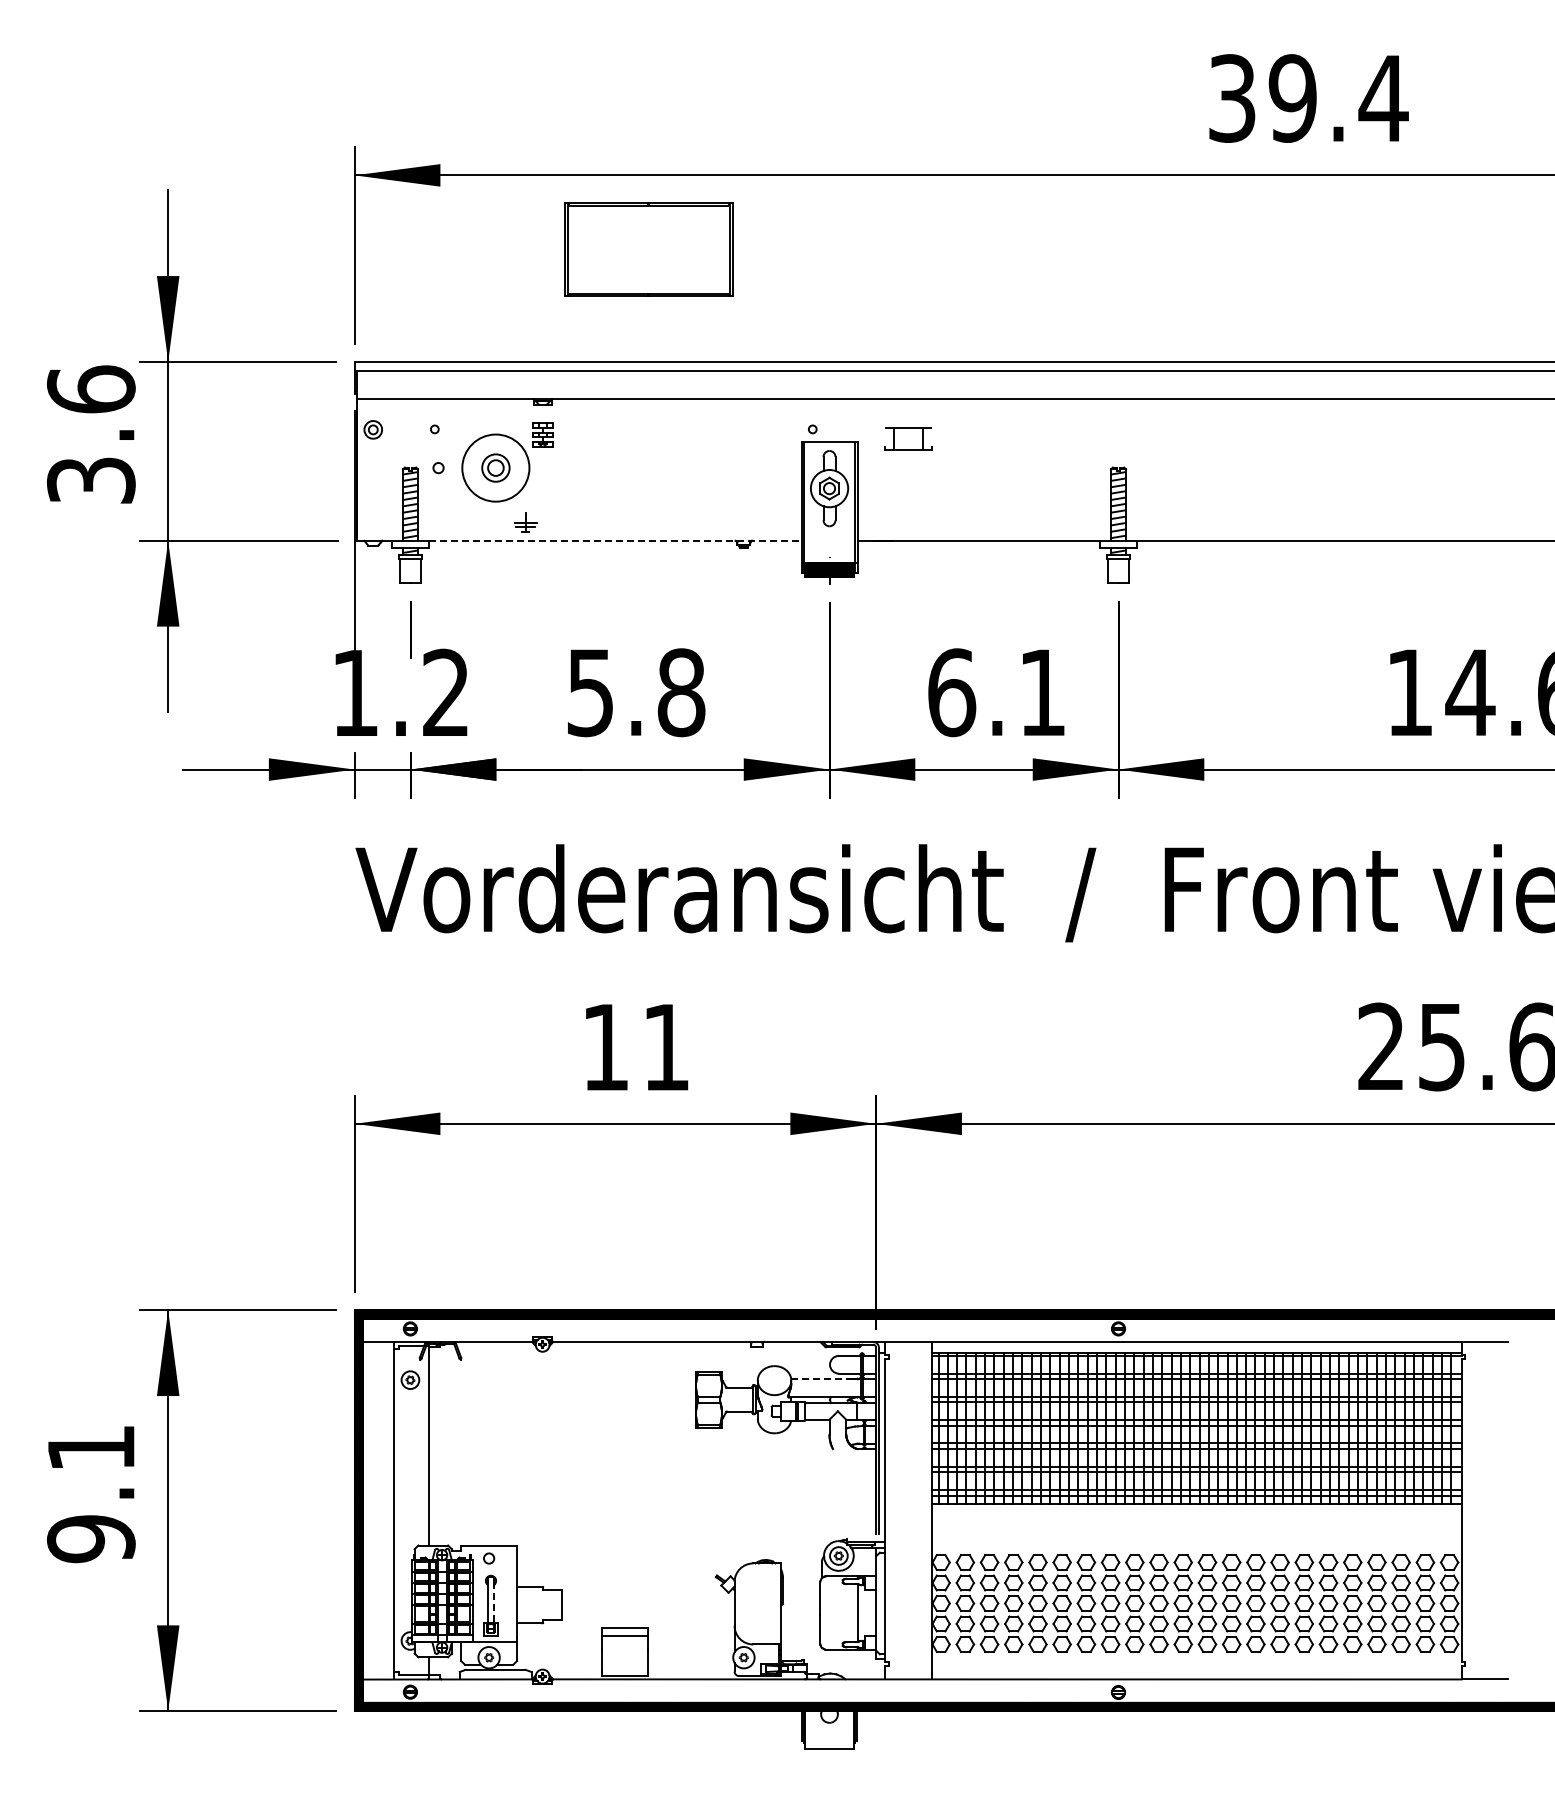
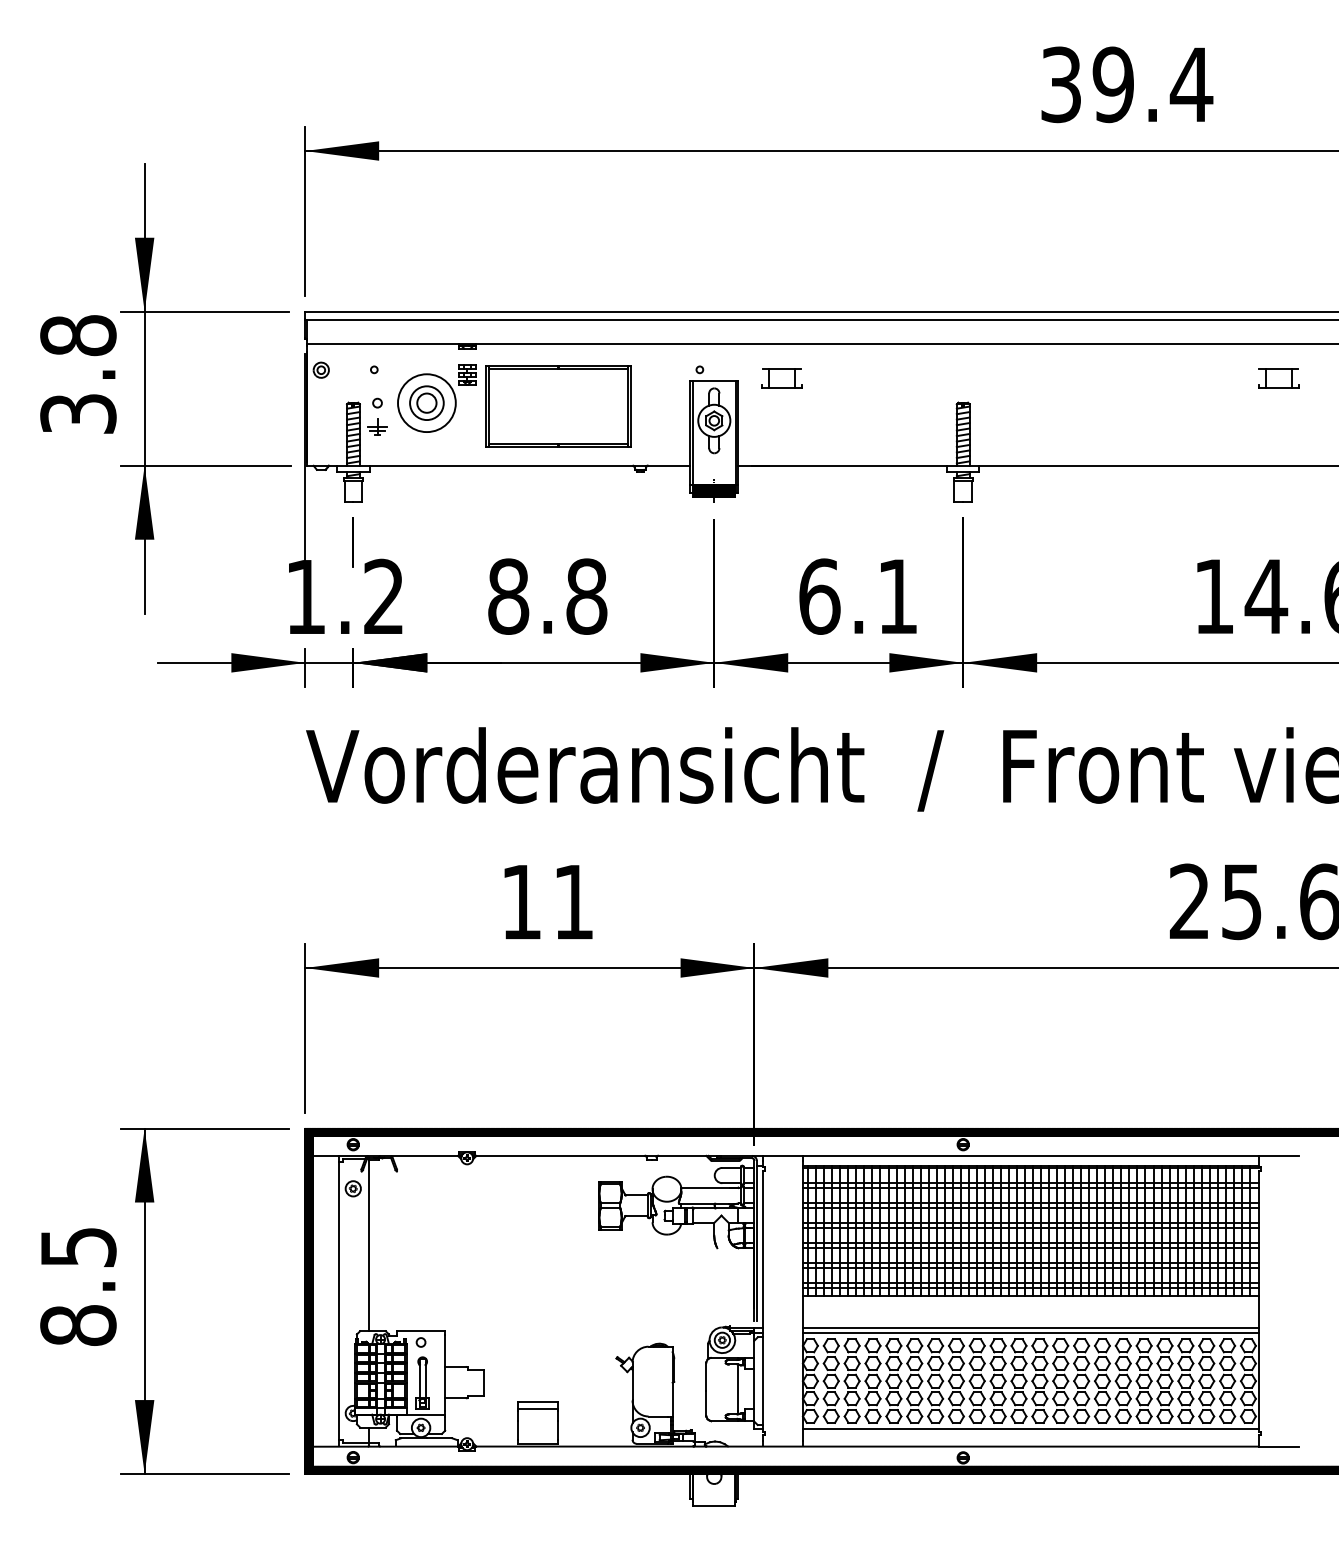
part: (648, 249) -> (558, 406), moved
text: (90, 389) -> (77, 335), 3.6 -> 3.8
part: (1484, 438) -> (1278, 377), added
part: (495, 467) -> (426, 402), size x1.43
part: (525, 522) -> (377, 426), moved
line: (615, 540) -> (529, 465), dashed -> solid
text: (590, 692) -> (508, 596), 5.8 -> 8.8
line: (819, 1378) -> (705, 1187), dashed -> solid
text: (91, 1494) -> (78, 1287), 9.1 -> 8.5
line: (1196, 1541) -> (1030, 1327), added
line: (1196, 1547) -> (1030, 1332), added
line: (494, 1602) -> (425, 1380), dashed -> solid
line: (1196, 1659) -> (1030, 1429), added

